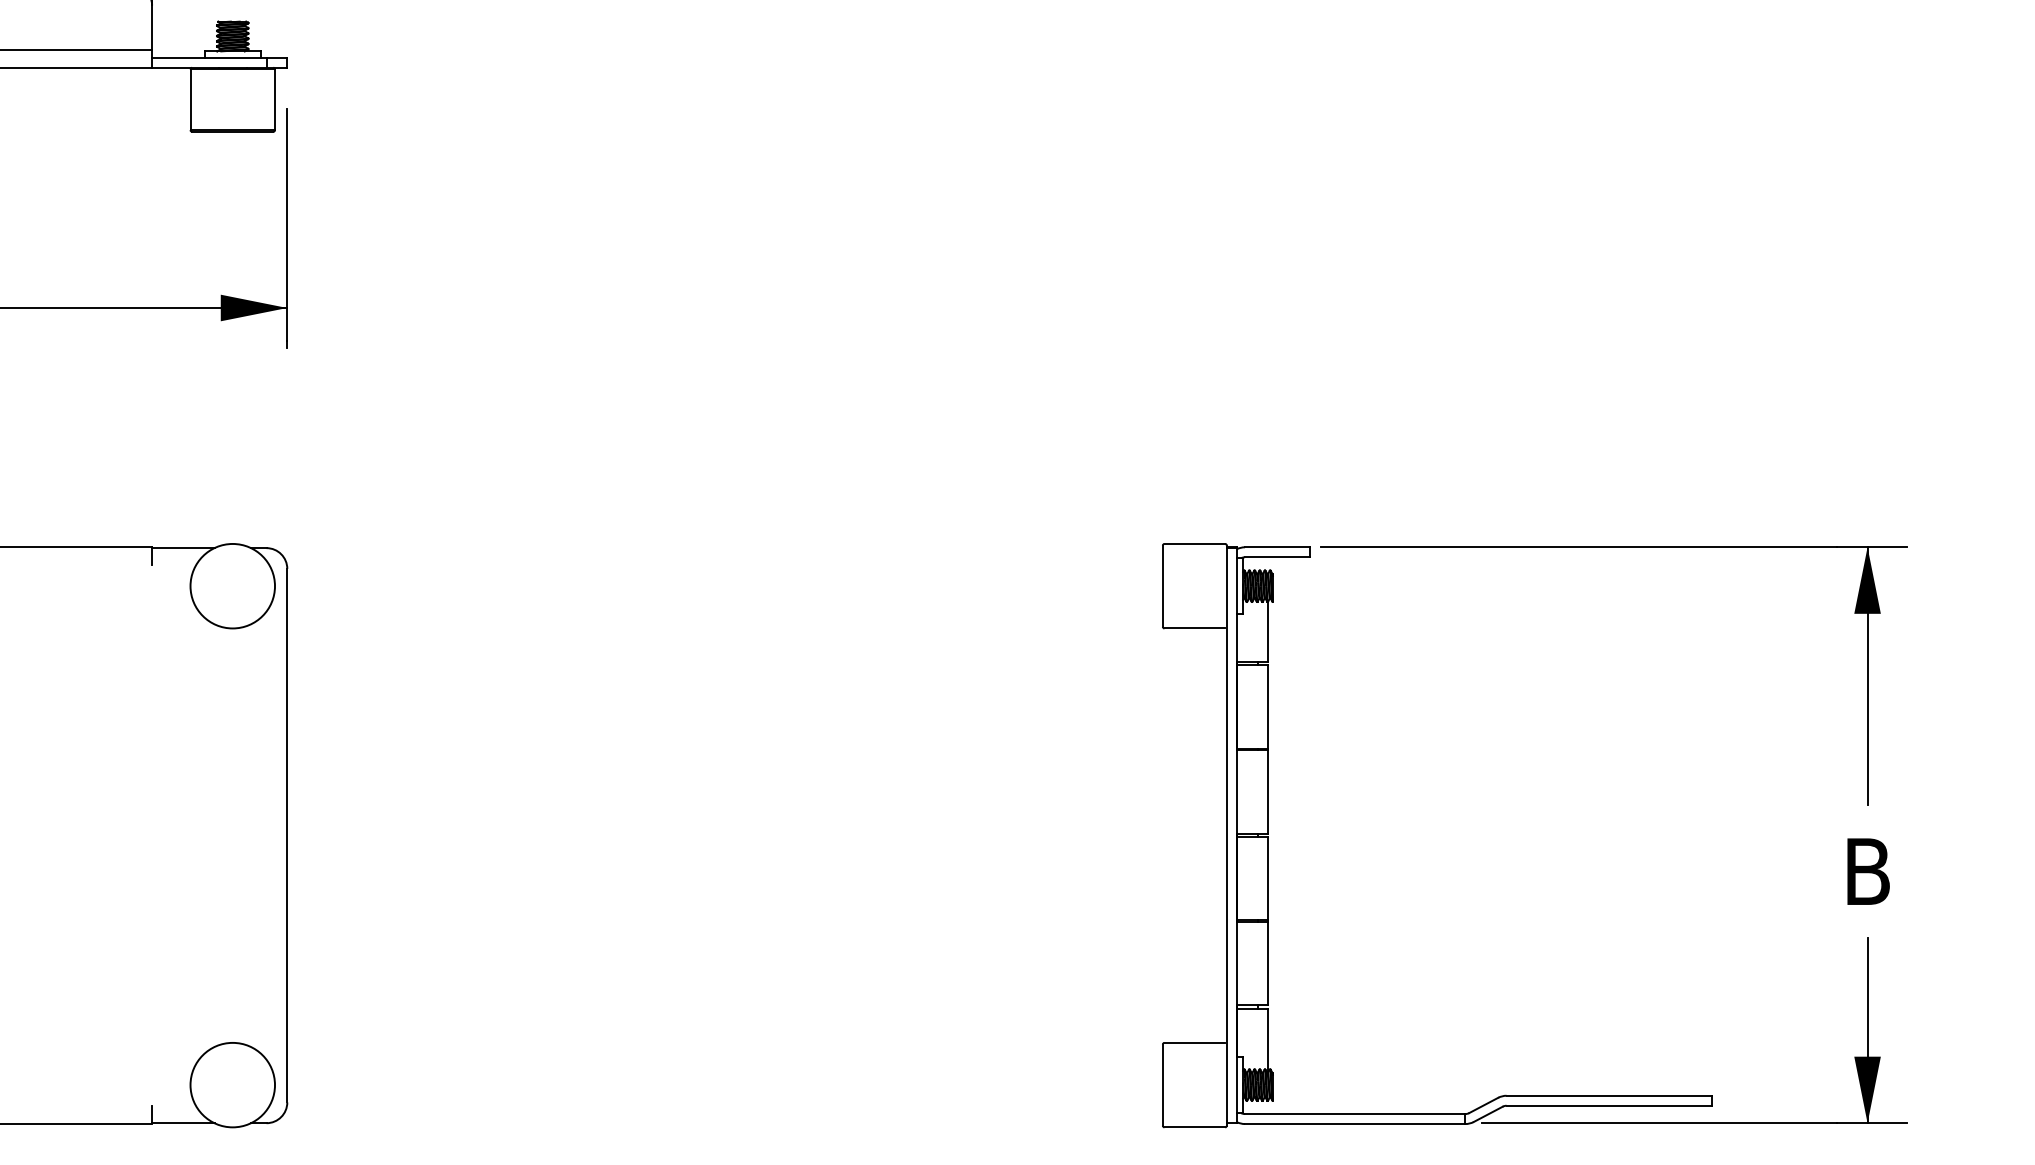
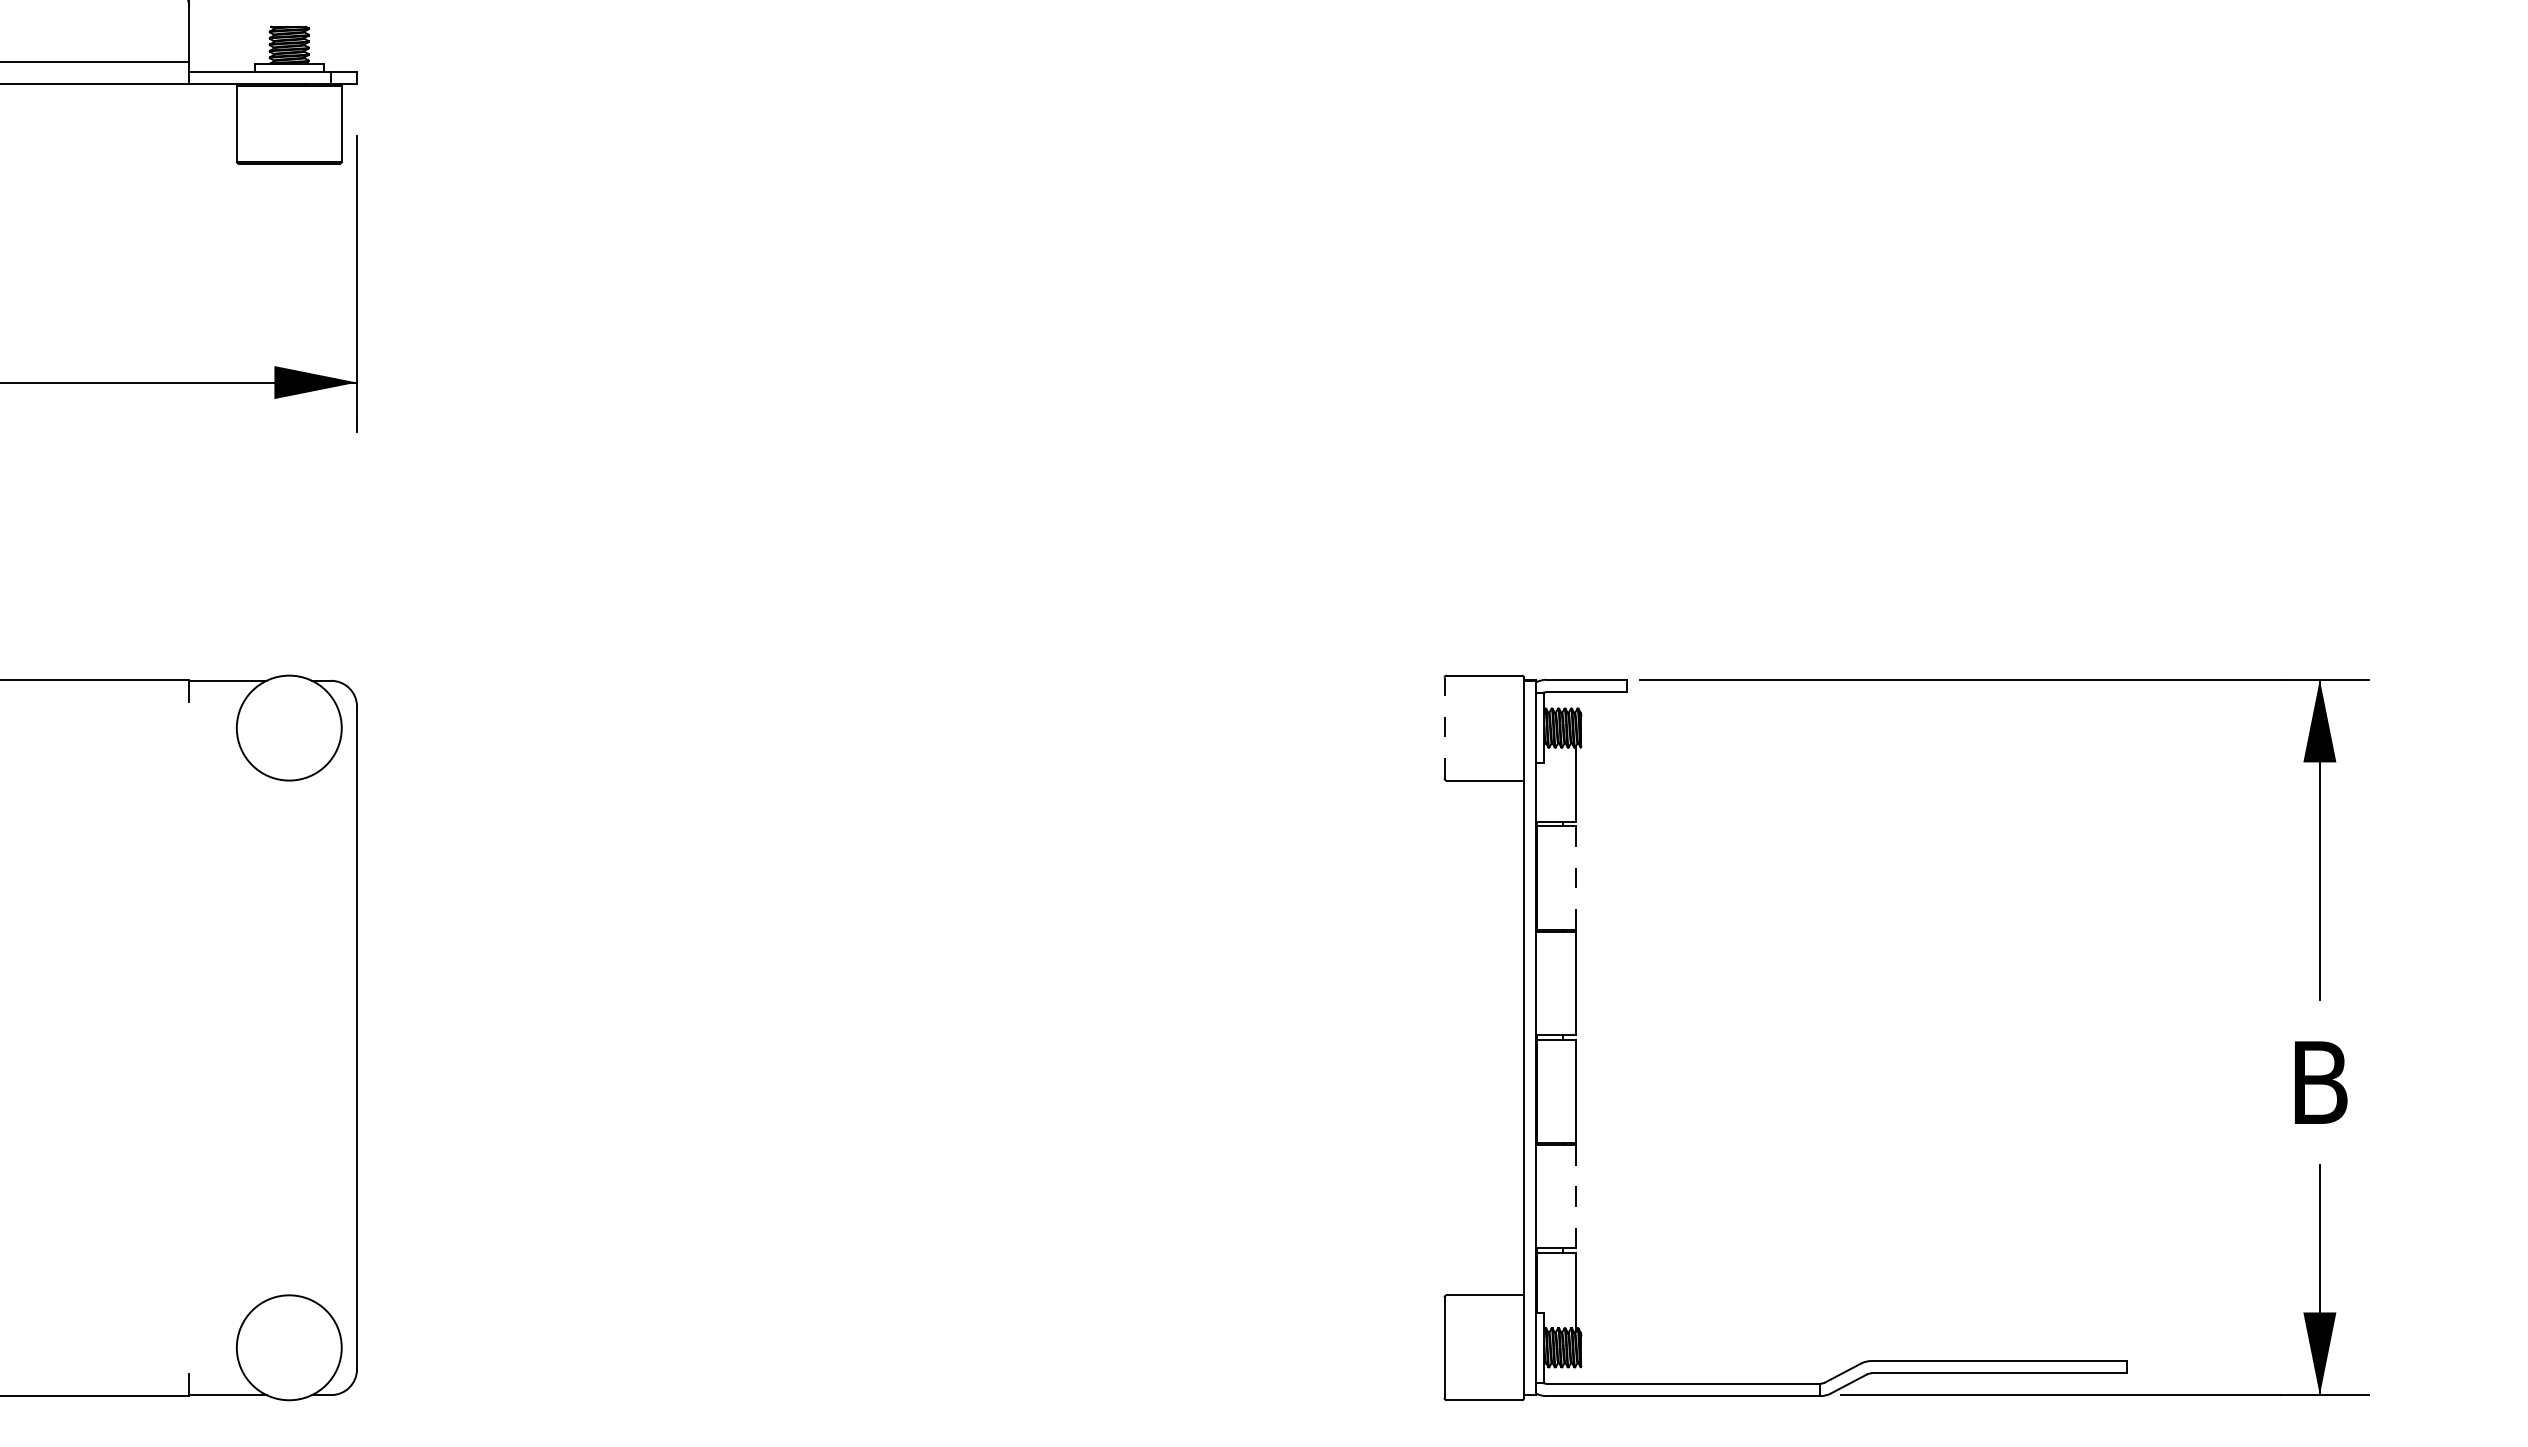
line: (1162, 585) -> (1444, 727), solid -> dashed
line: (1268, 707) -> (1575, 878), solid -> dashed
line: (1268, 963) -> (1575, 1196), solid -> dashed

